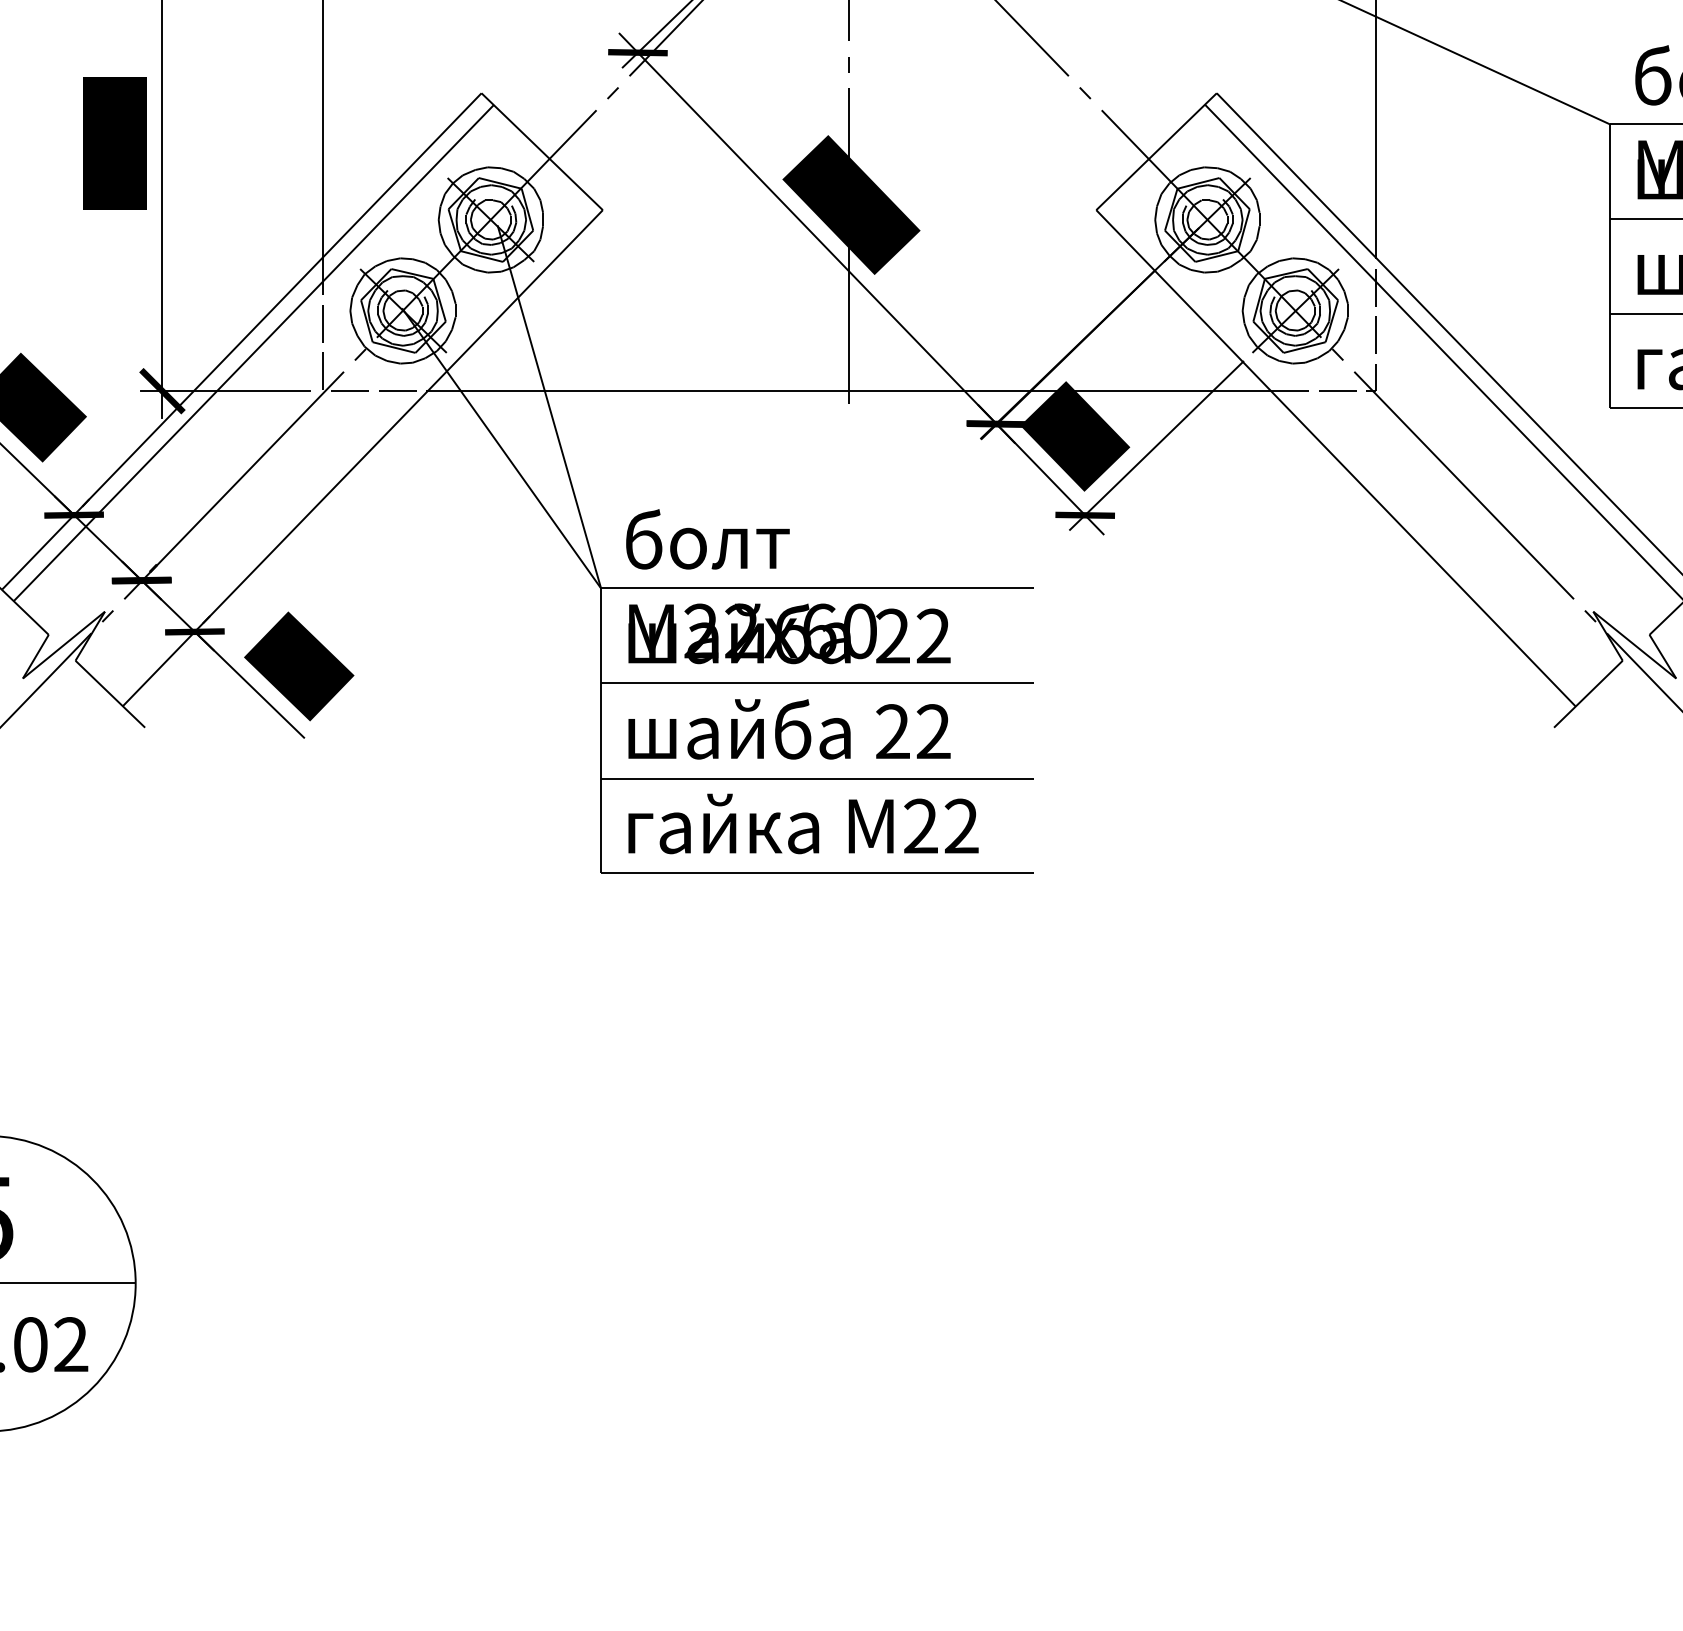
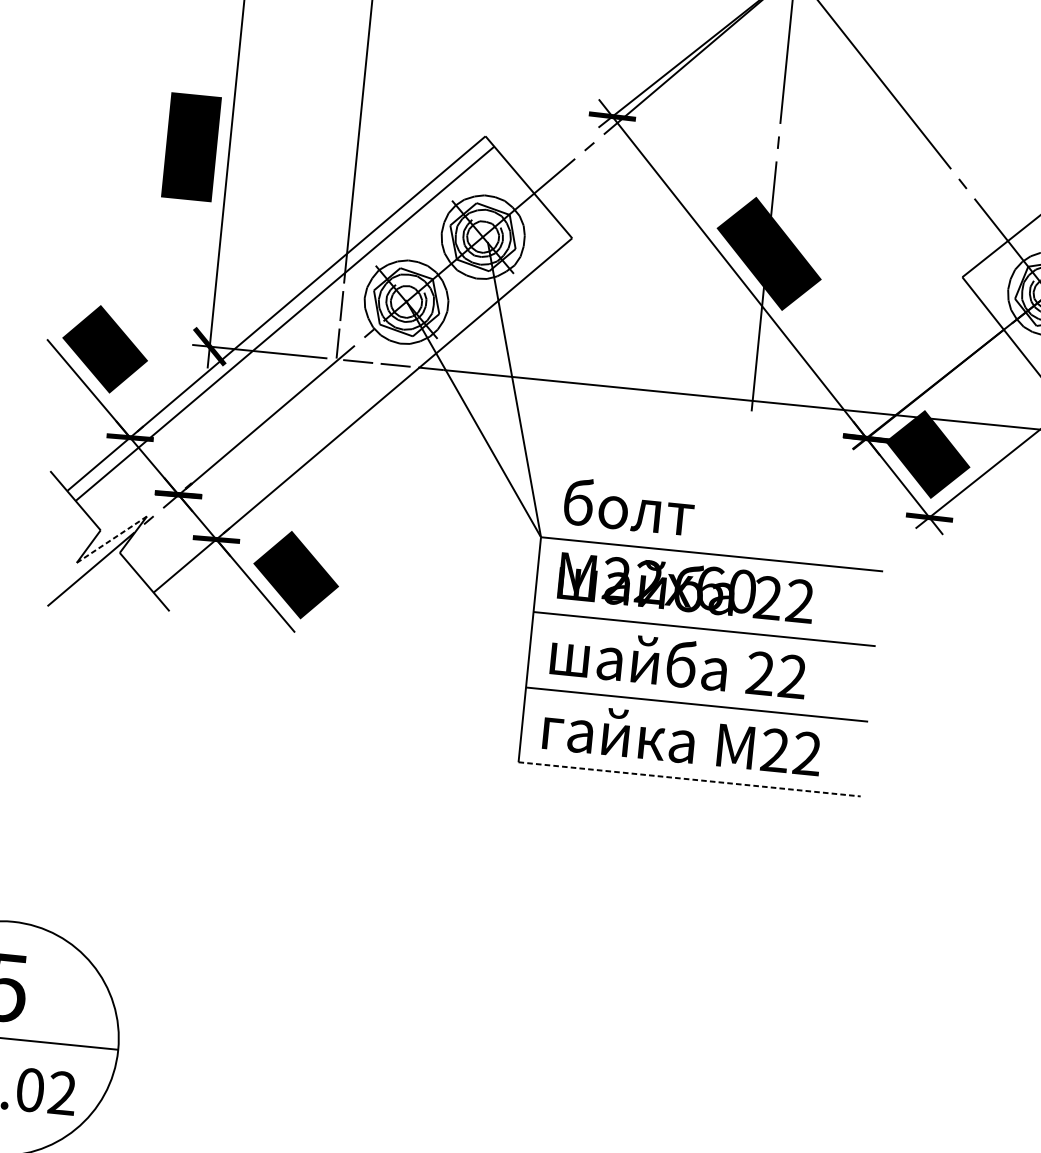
line: (63, 645) -> (111, 539), solid -> dashed
line: (817, 873) -> (689, 779), solid -> dashed

